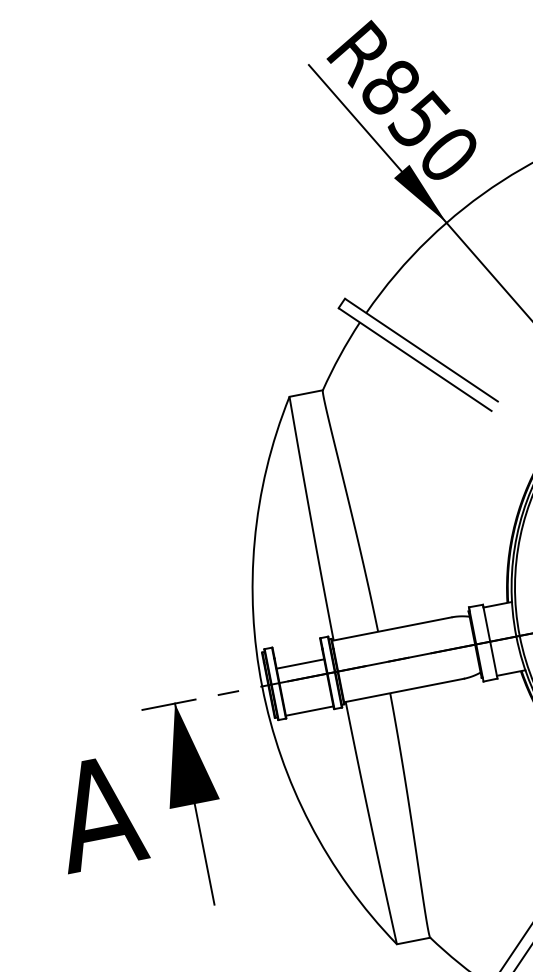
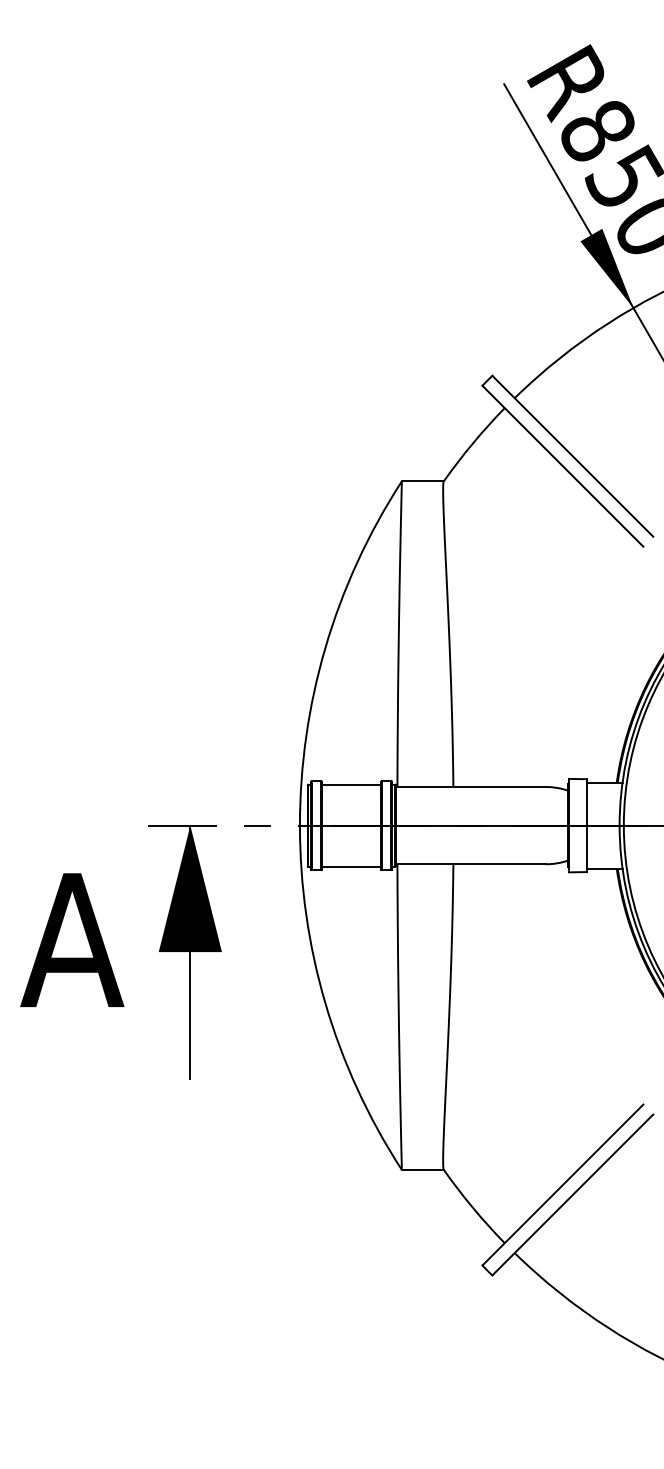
line: (300, 663) -> (351, 784), moved

